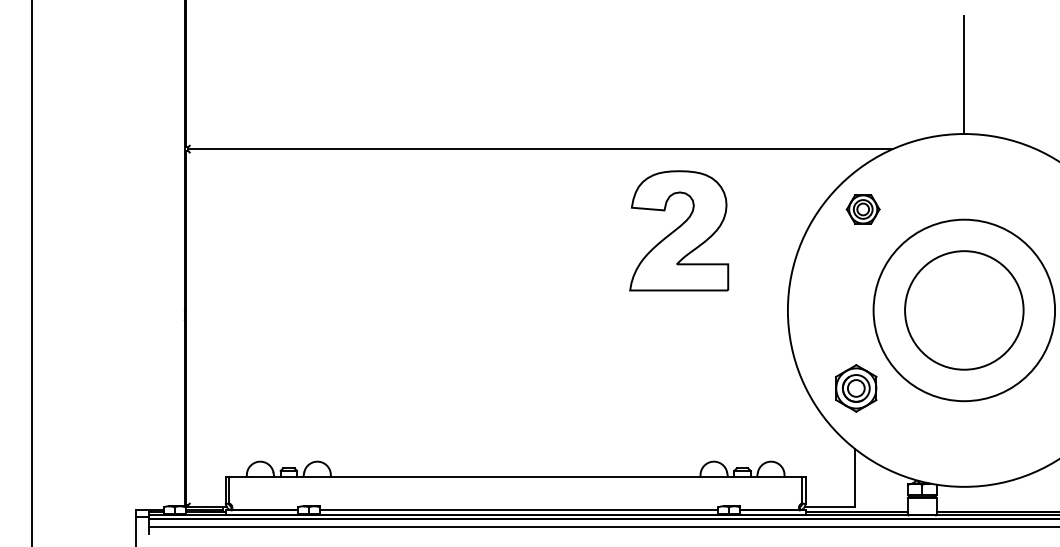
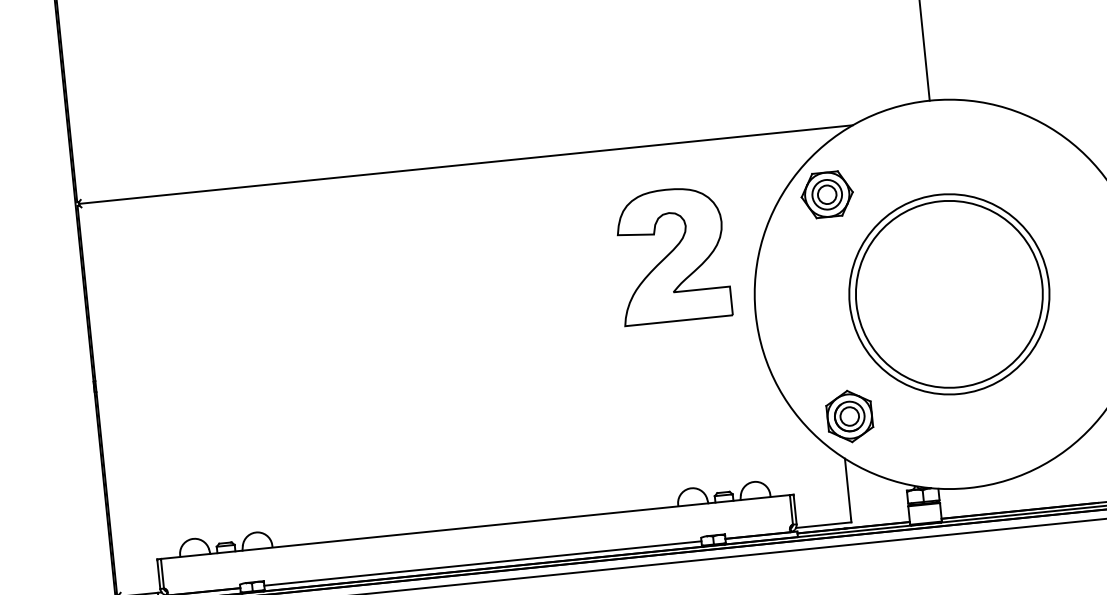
part: (862, 209) -> (826, 194), size x1.43
part: (679, 230) -> (672, 254), moved
circle: (964, 310) -> (949, 294), size x1.43
part: (856, 388) -> (849, 416), moved

